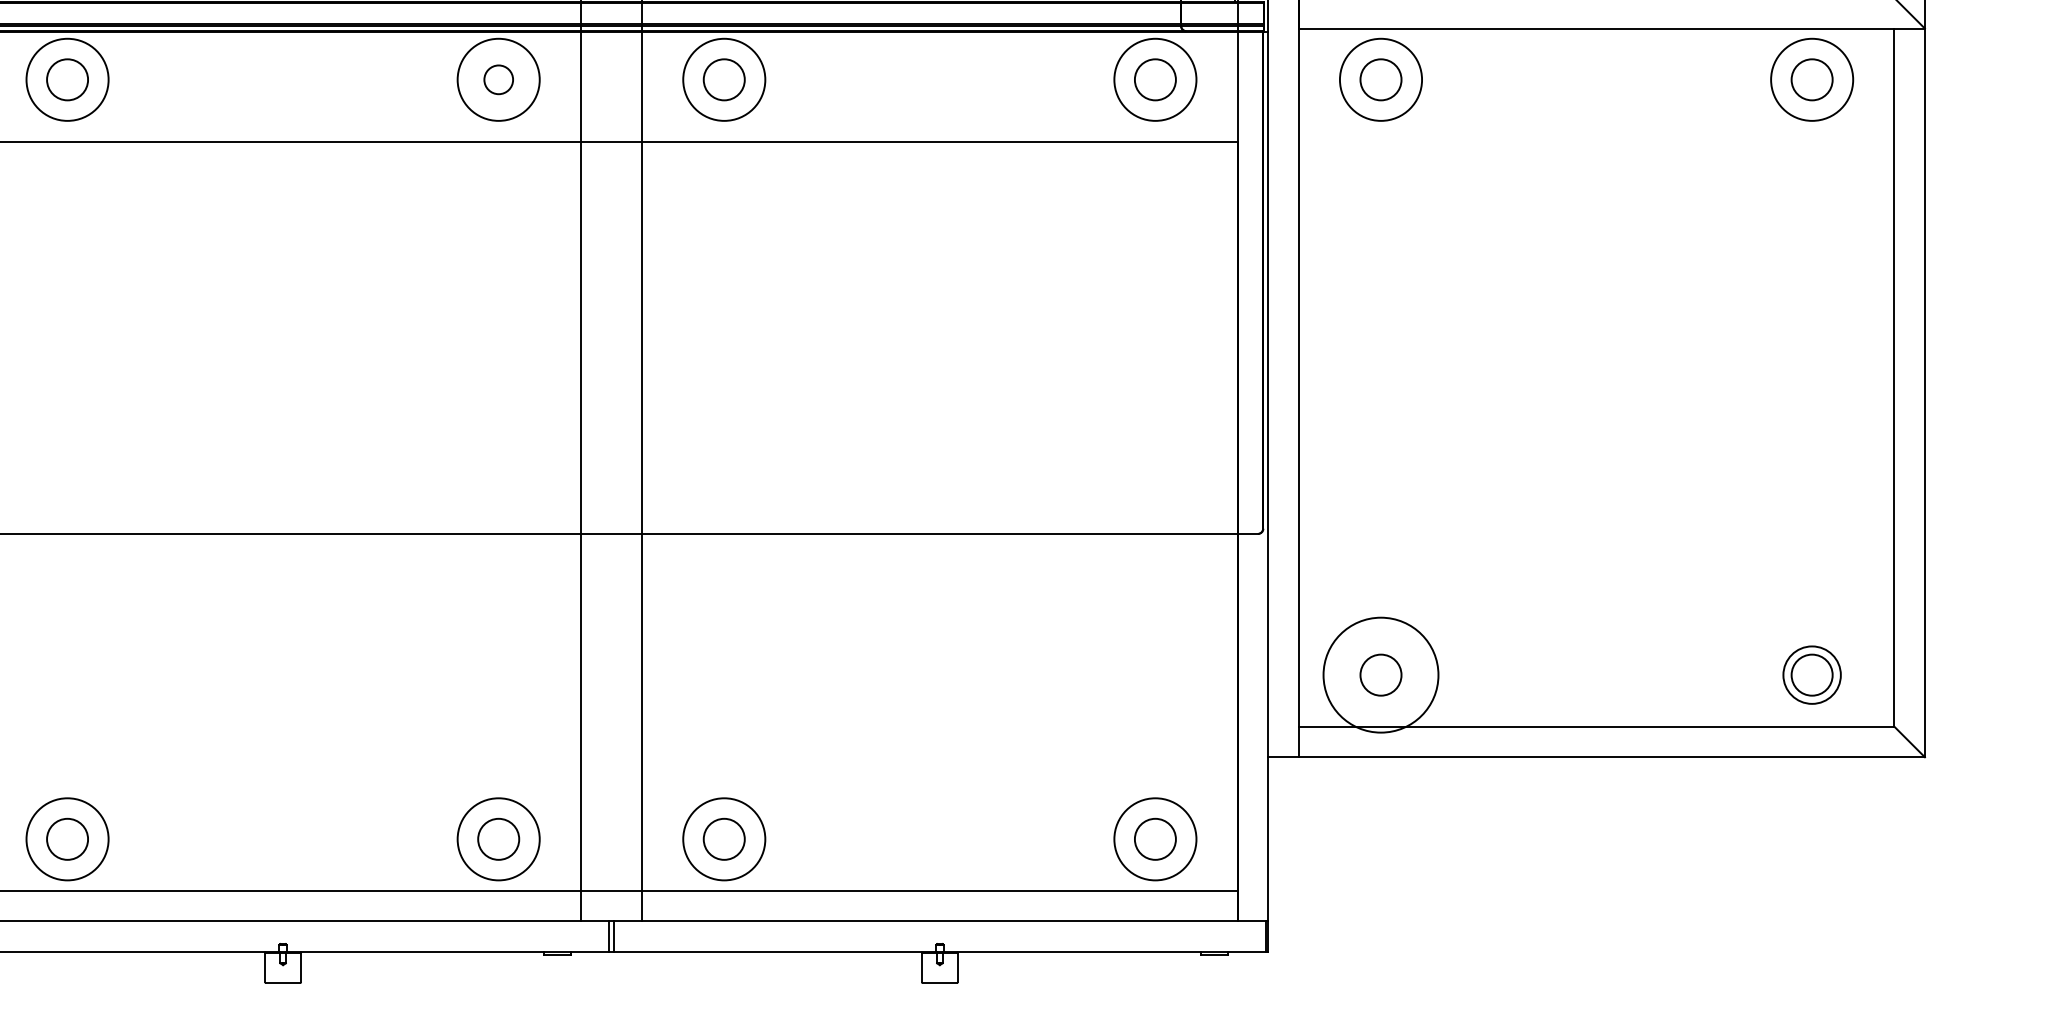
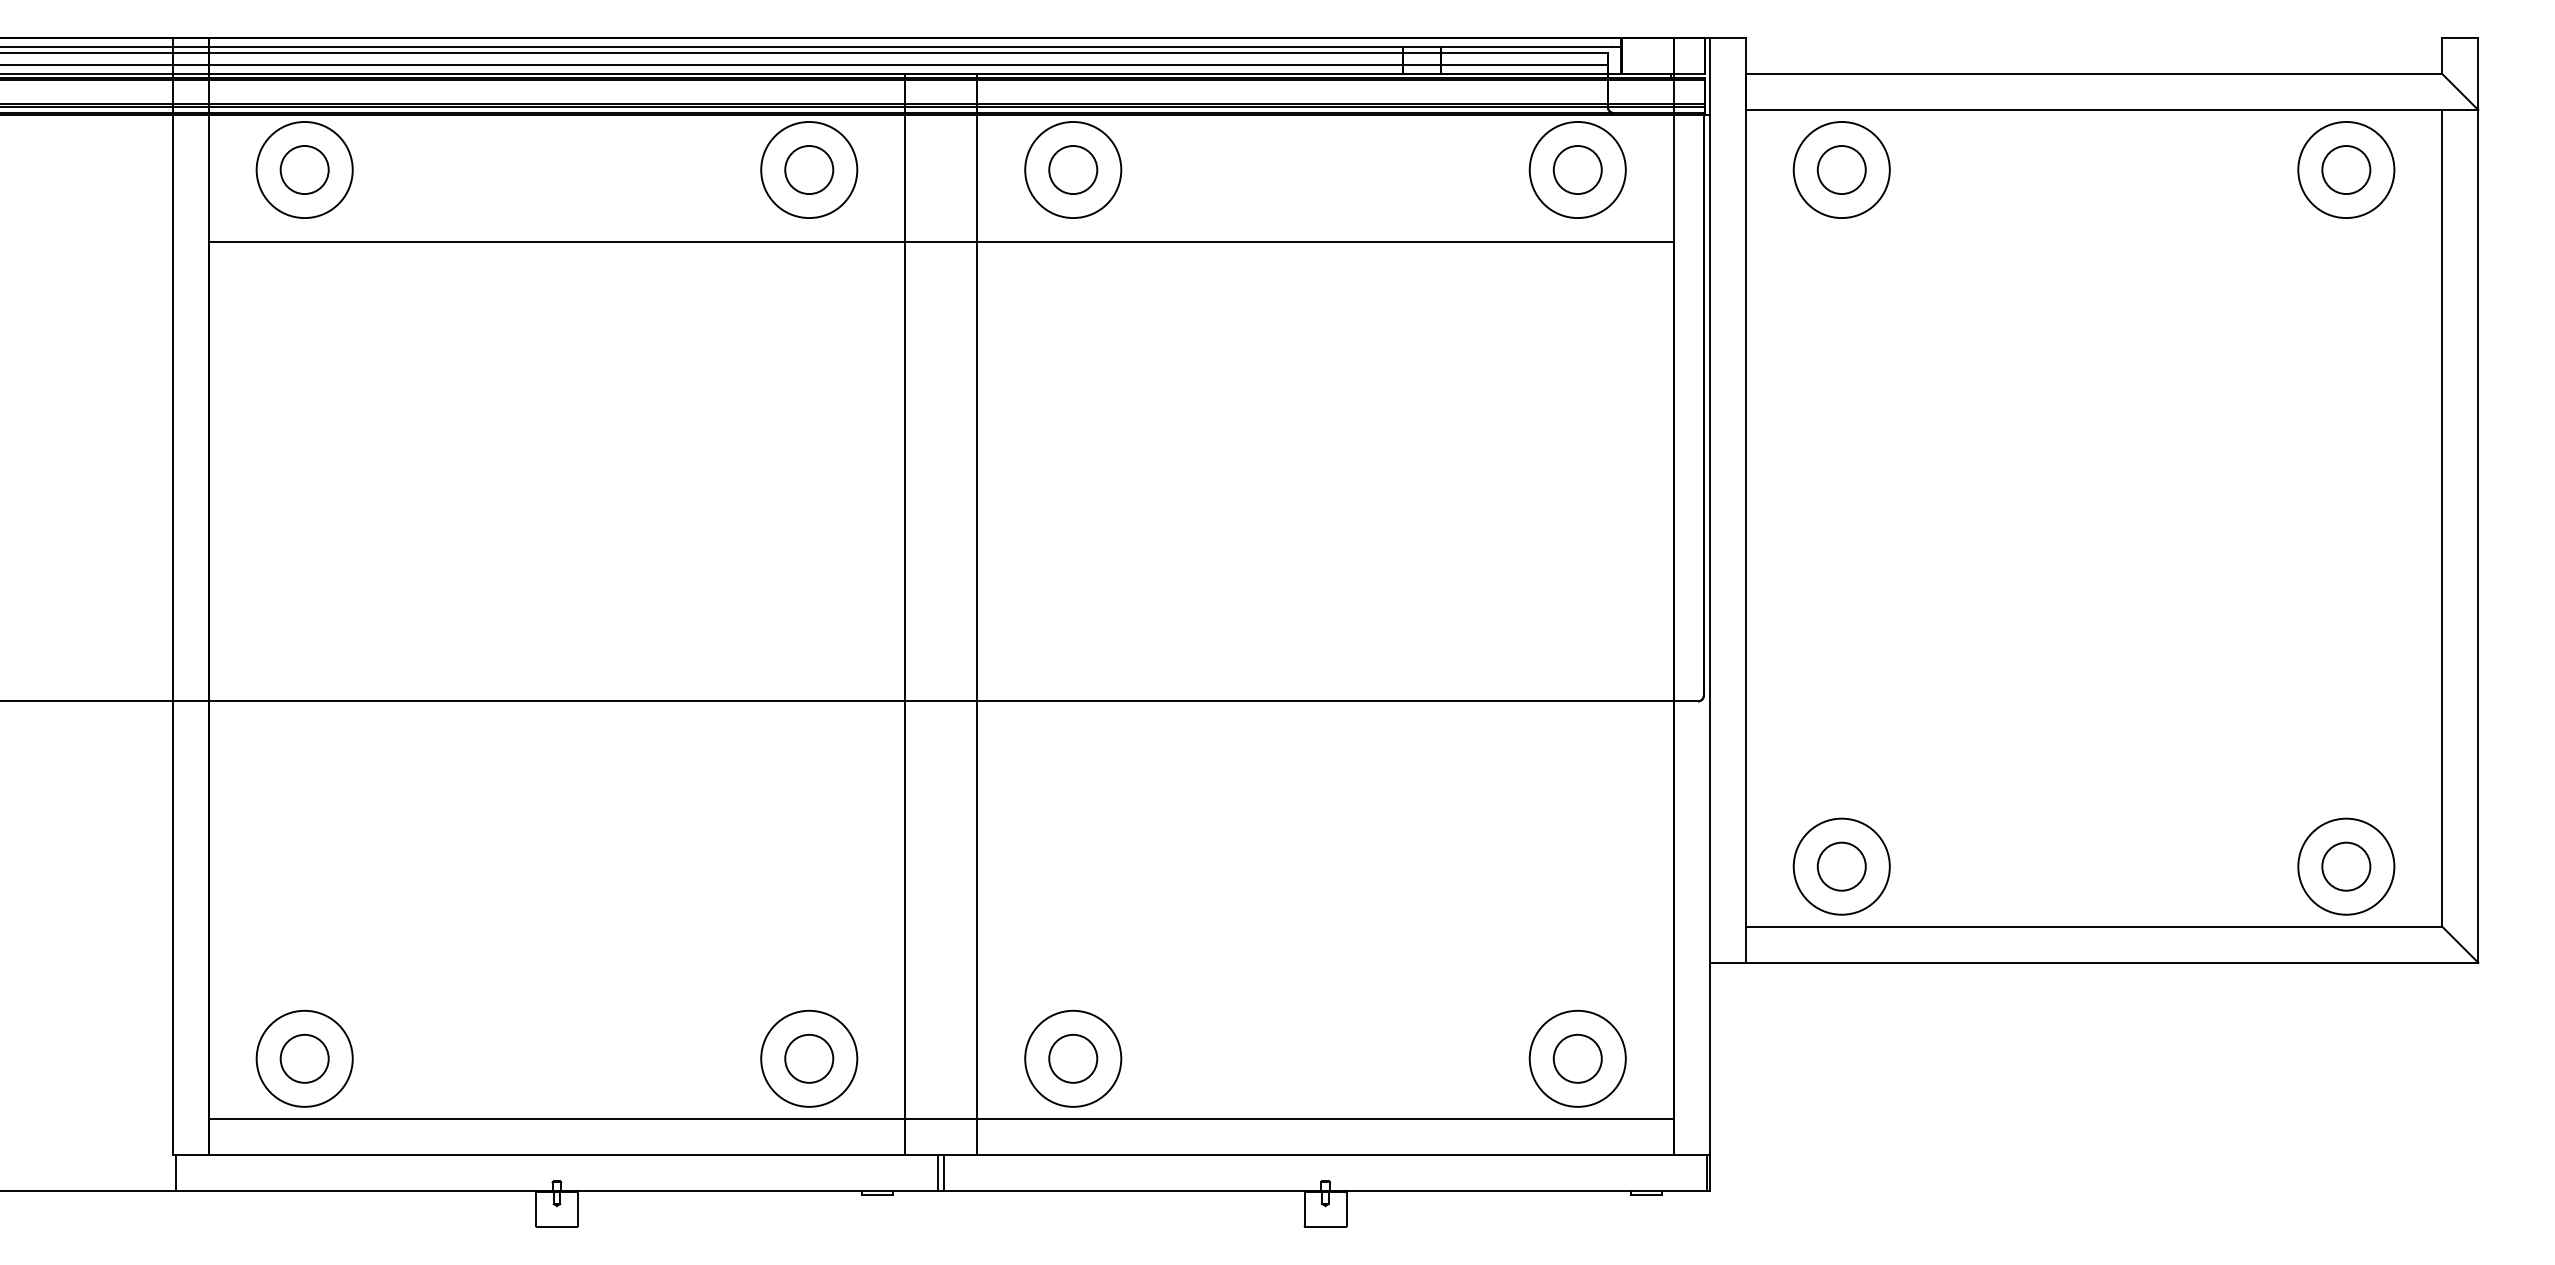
circle: (498, 79) -> (809, 169), size x1.43
circle: (1380, 674) -> (1841, 866), size x0.71
circle: (1812, 674) -> (2346, 866), size x1.43

